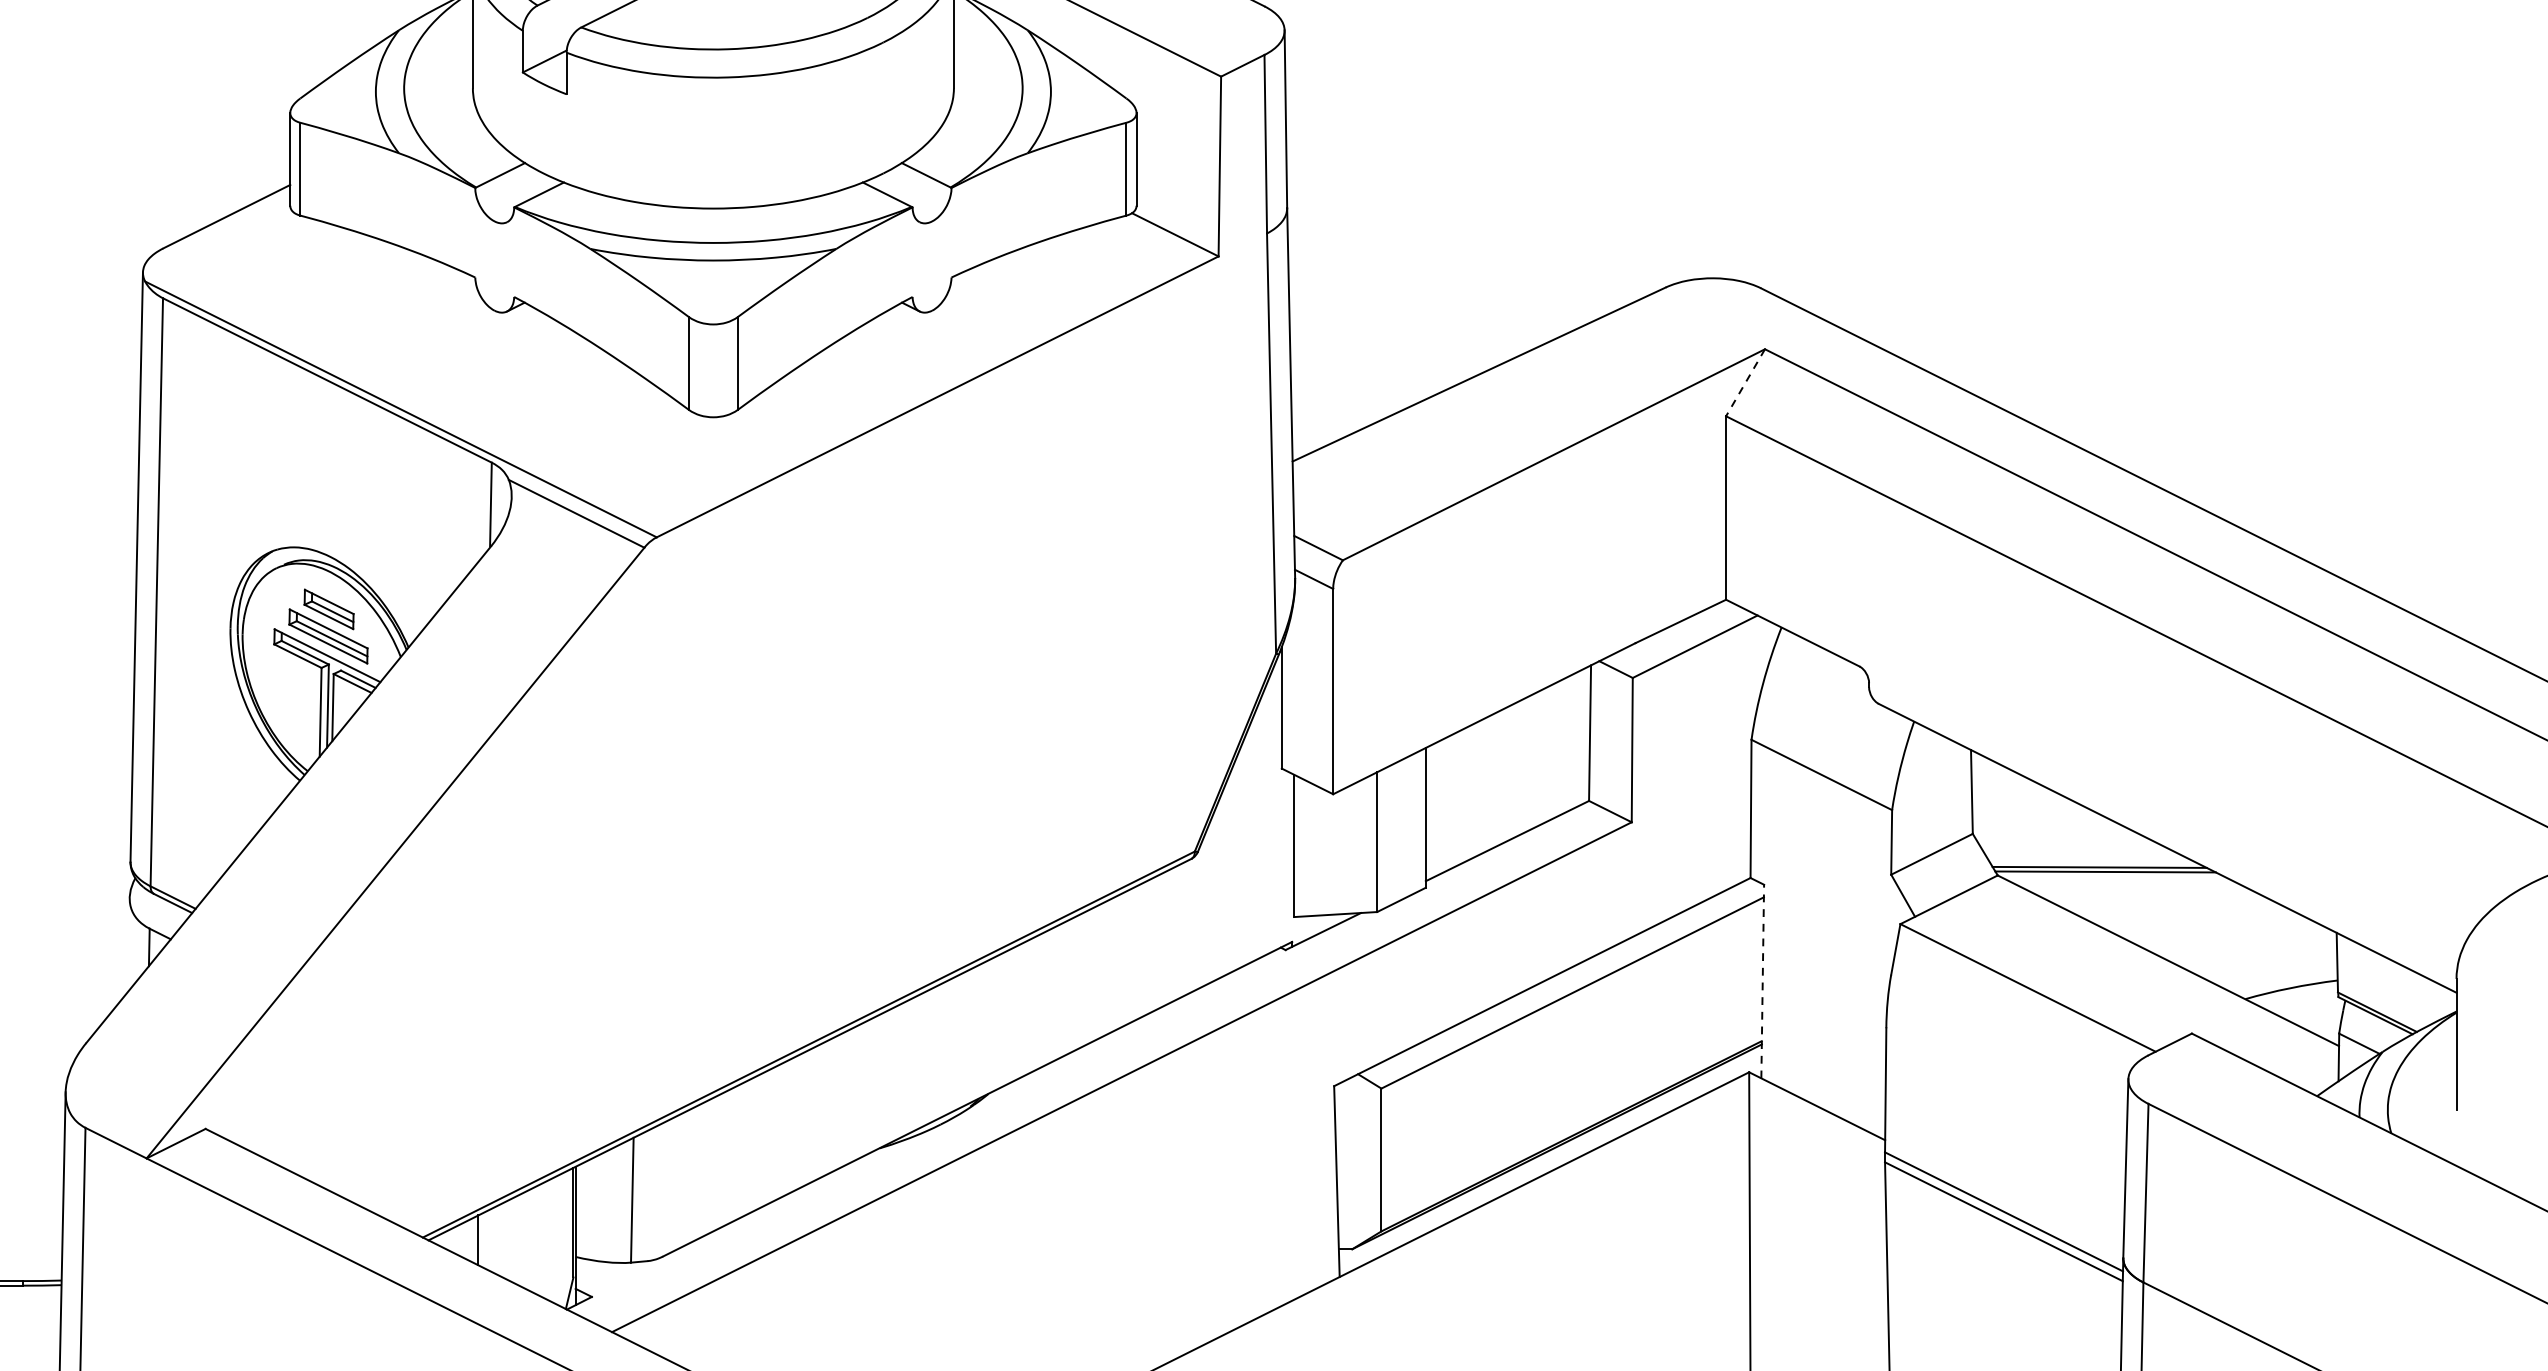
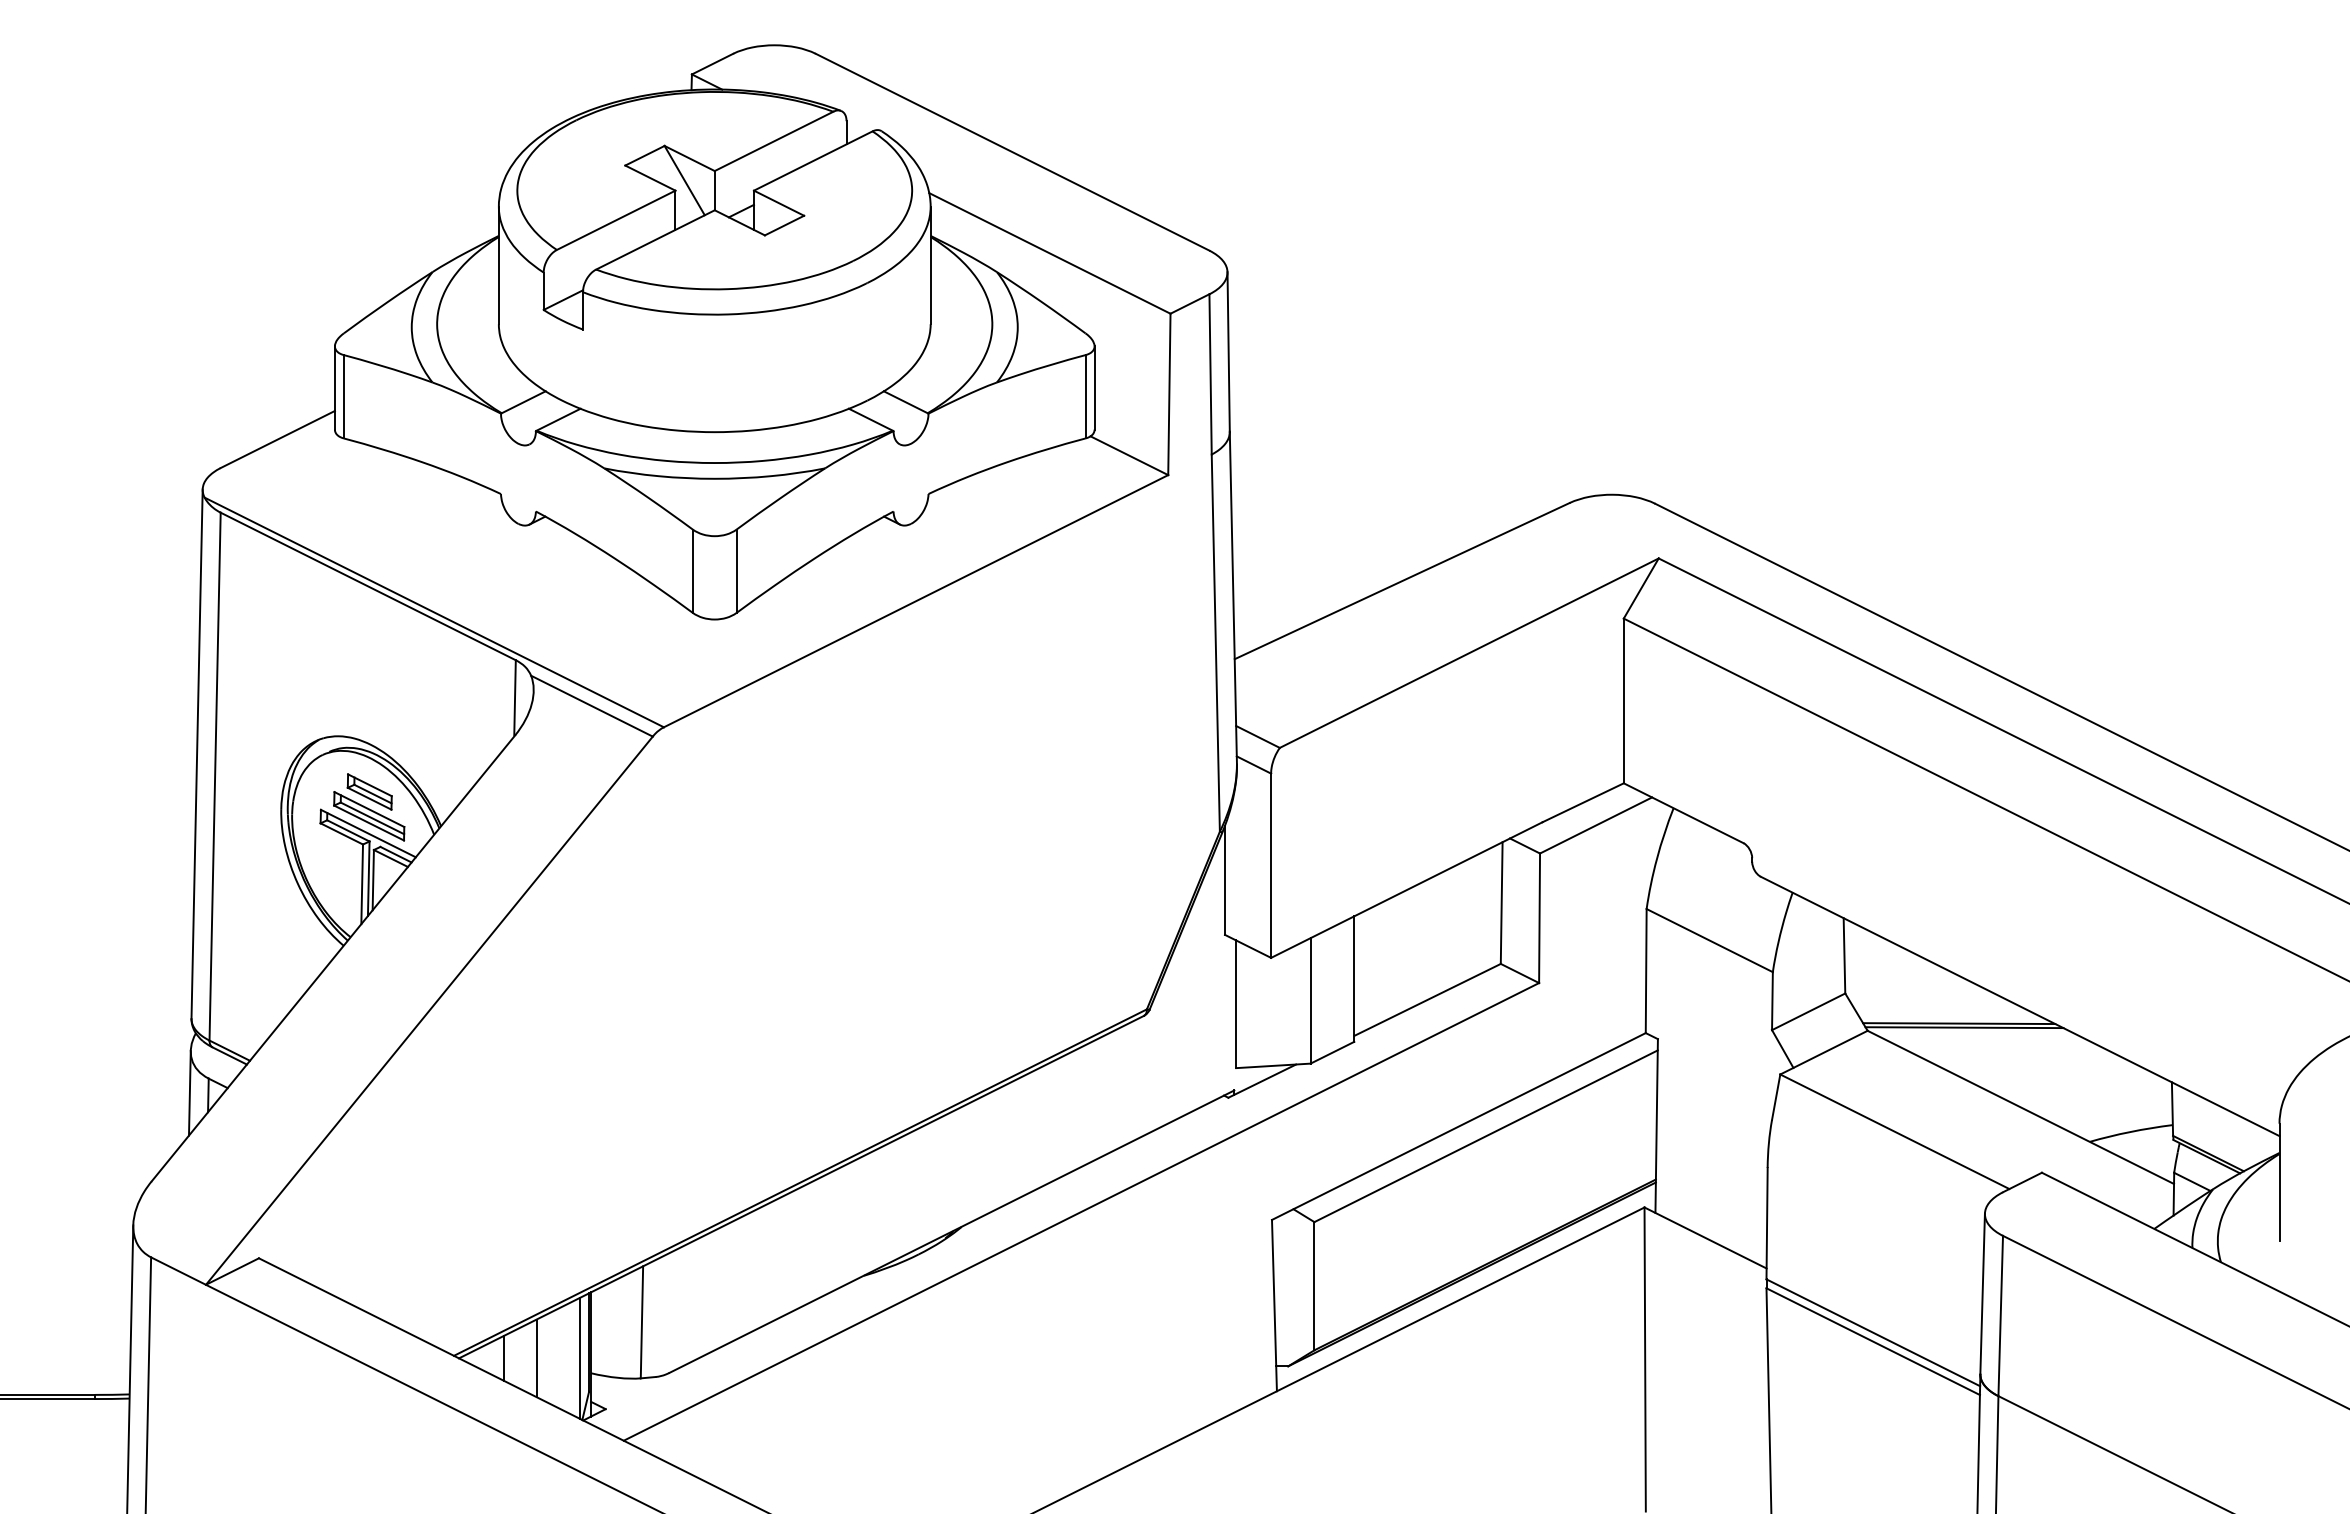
line: (1745, 382) -> (1641, 588), dashed -> solid
line: (128, 945) -> (189, 1093), added
line: (1762, 982) -> (1656, 1126), dashed -> solid
line: (563, 1239) -> (580, 1357), added
line: (514, 1240) -> (536, 1358), added

